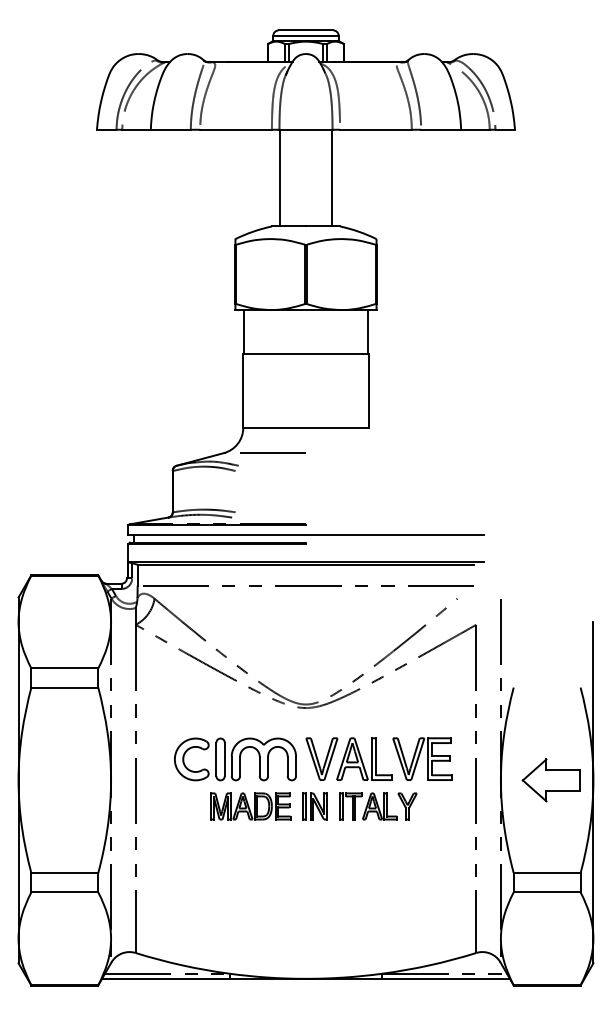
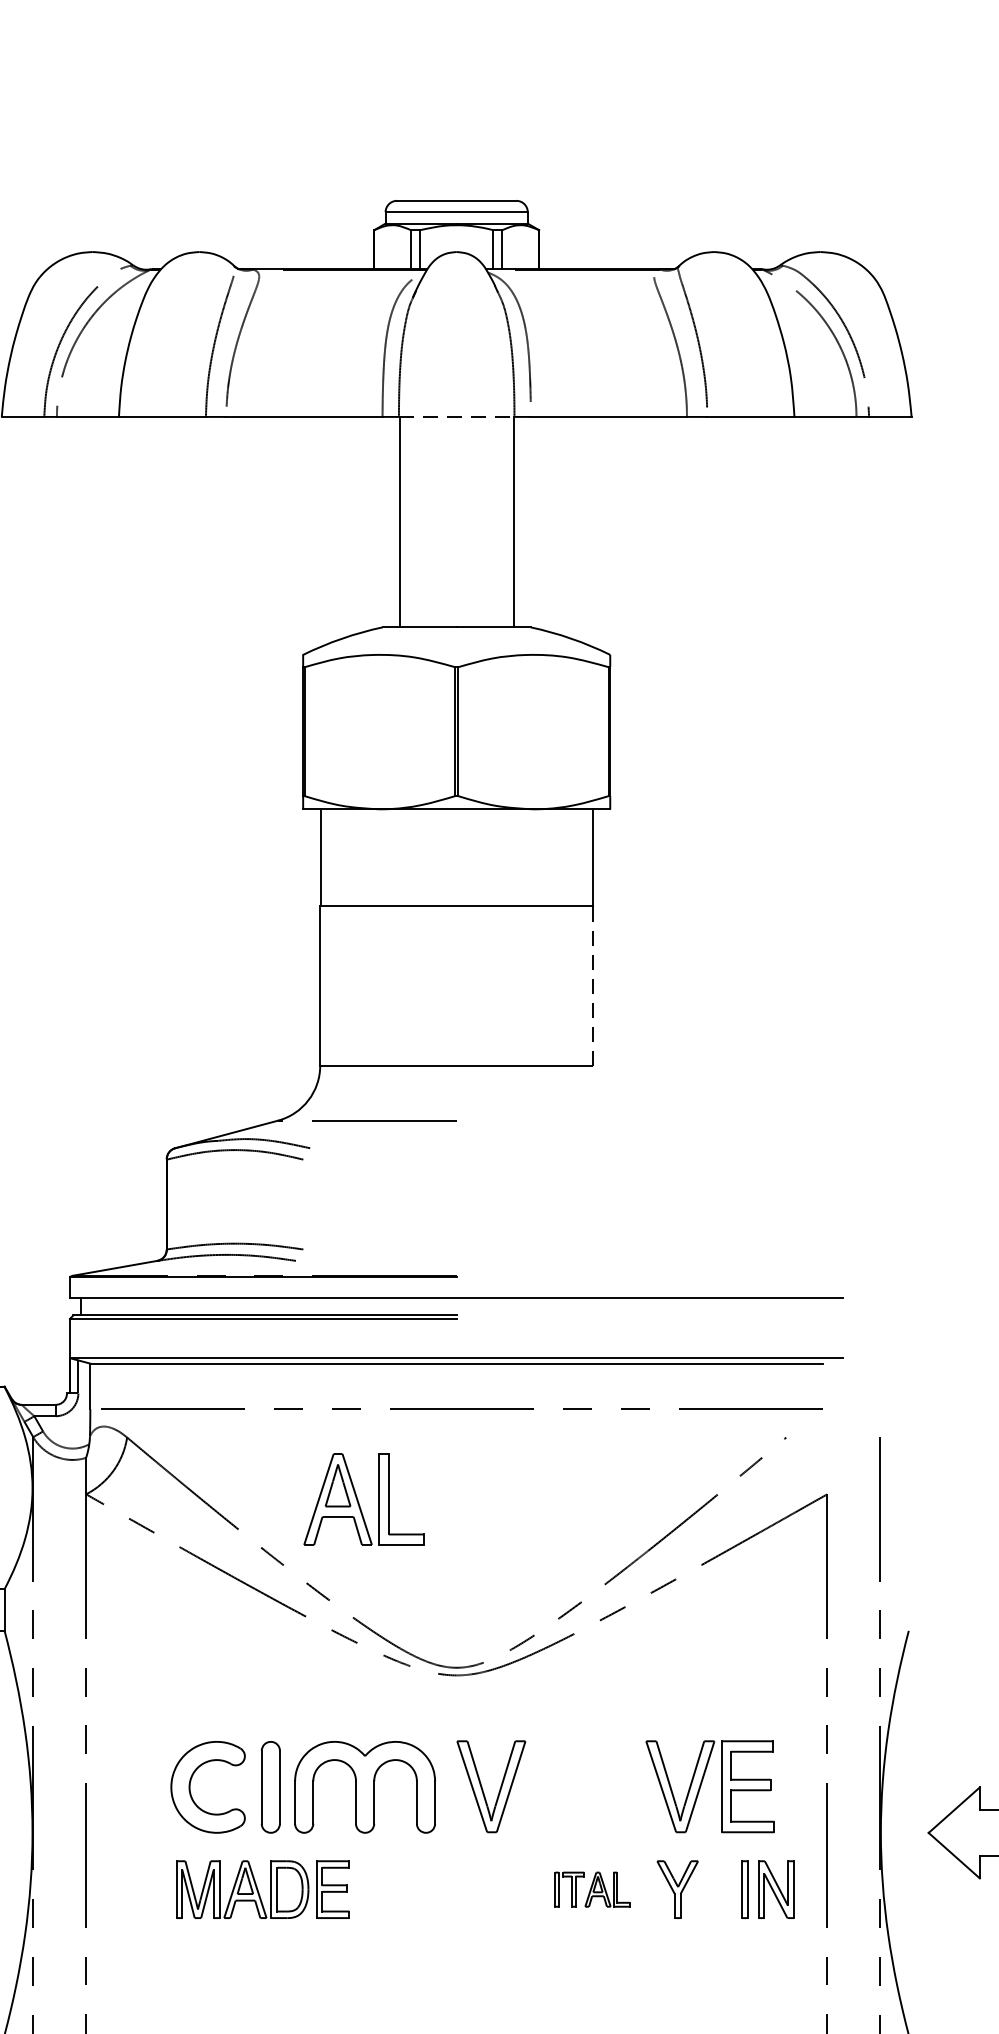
line: (305, 129) -> (455, 416), solid -> dashed
line: (368, 391) -> (592, 986), solid -> dashed
part: (364, 758) -> (364, 1497), moved
part: (250, 806) -> (261, 1889), moved
part: (314, 806) -> (766, 1889), moved
part: (368, 806) -> (592, 1889), size x0.6

